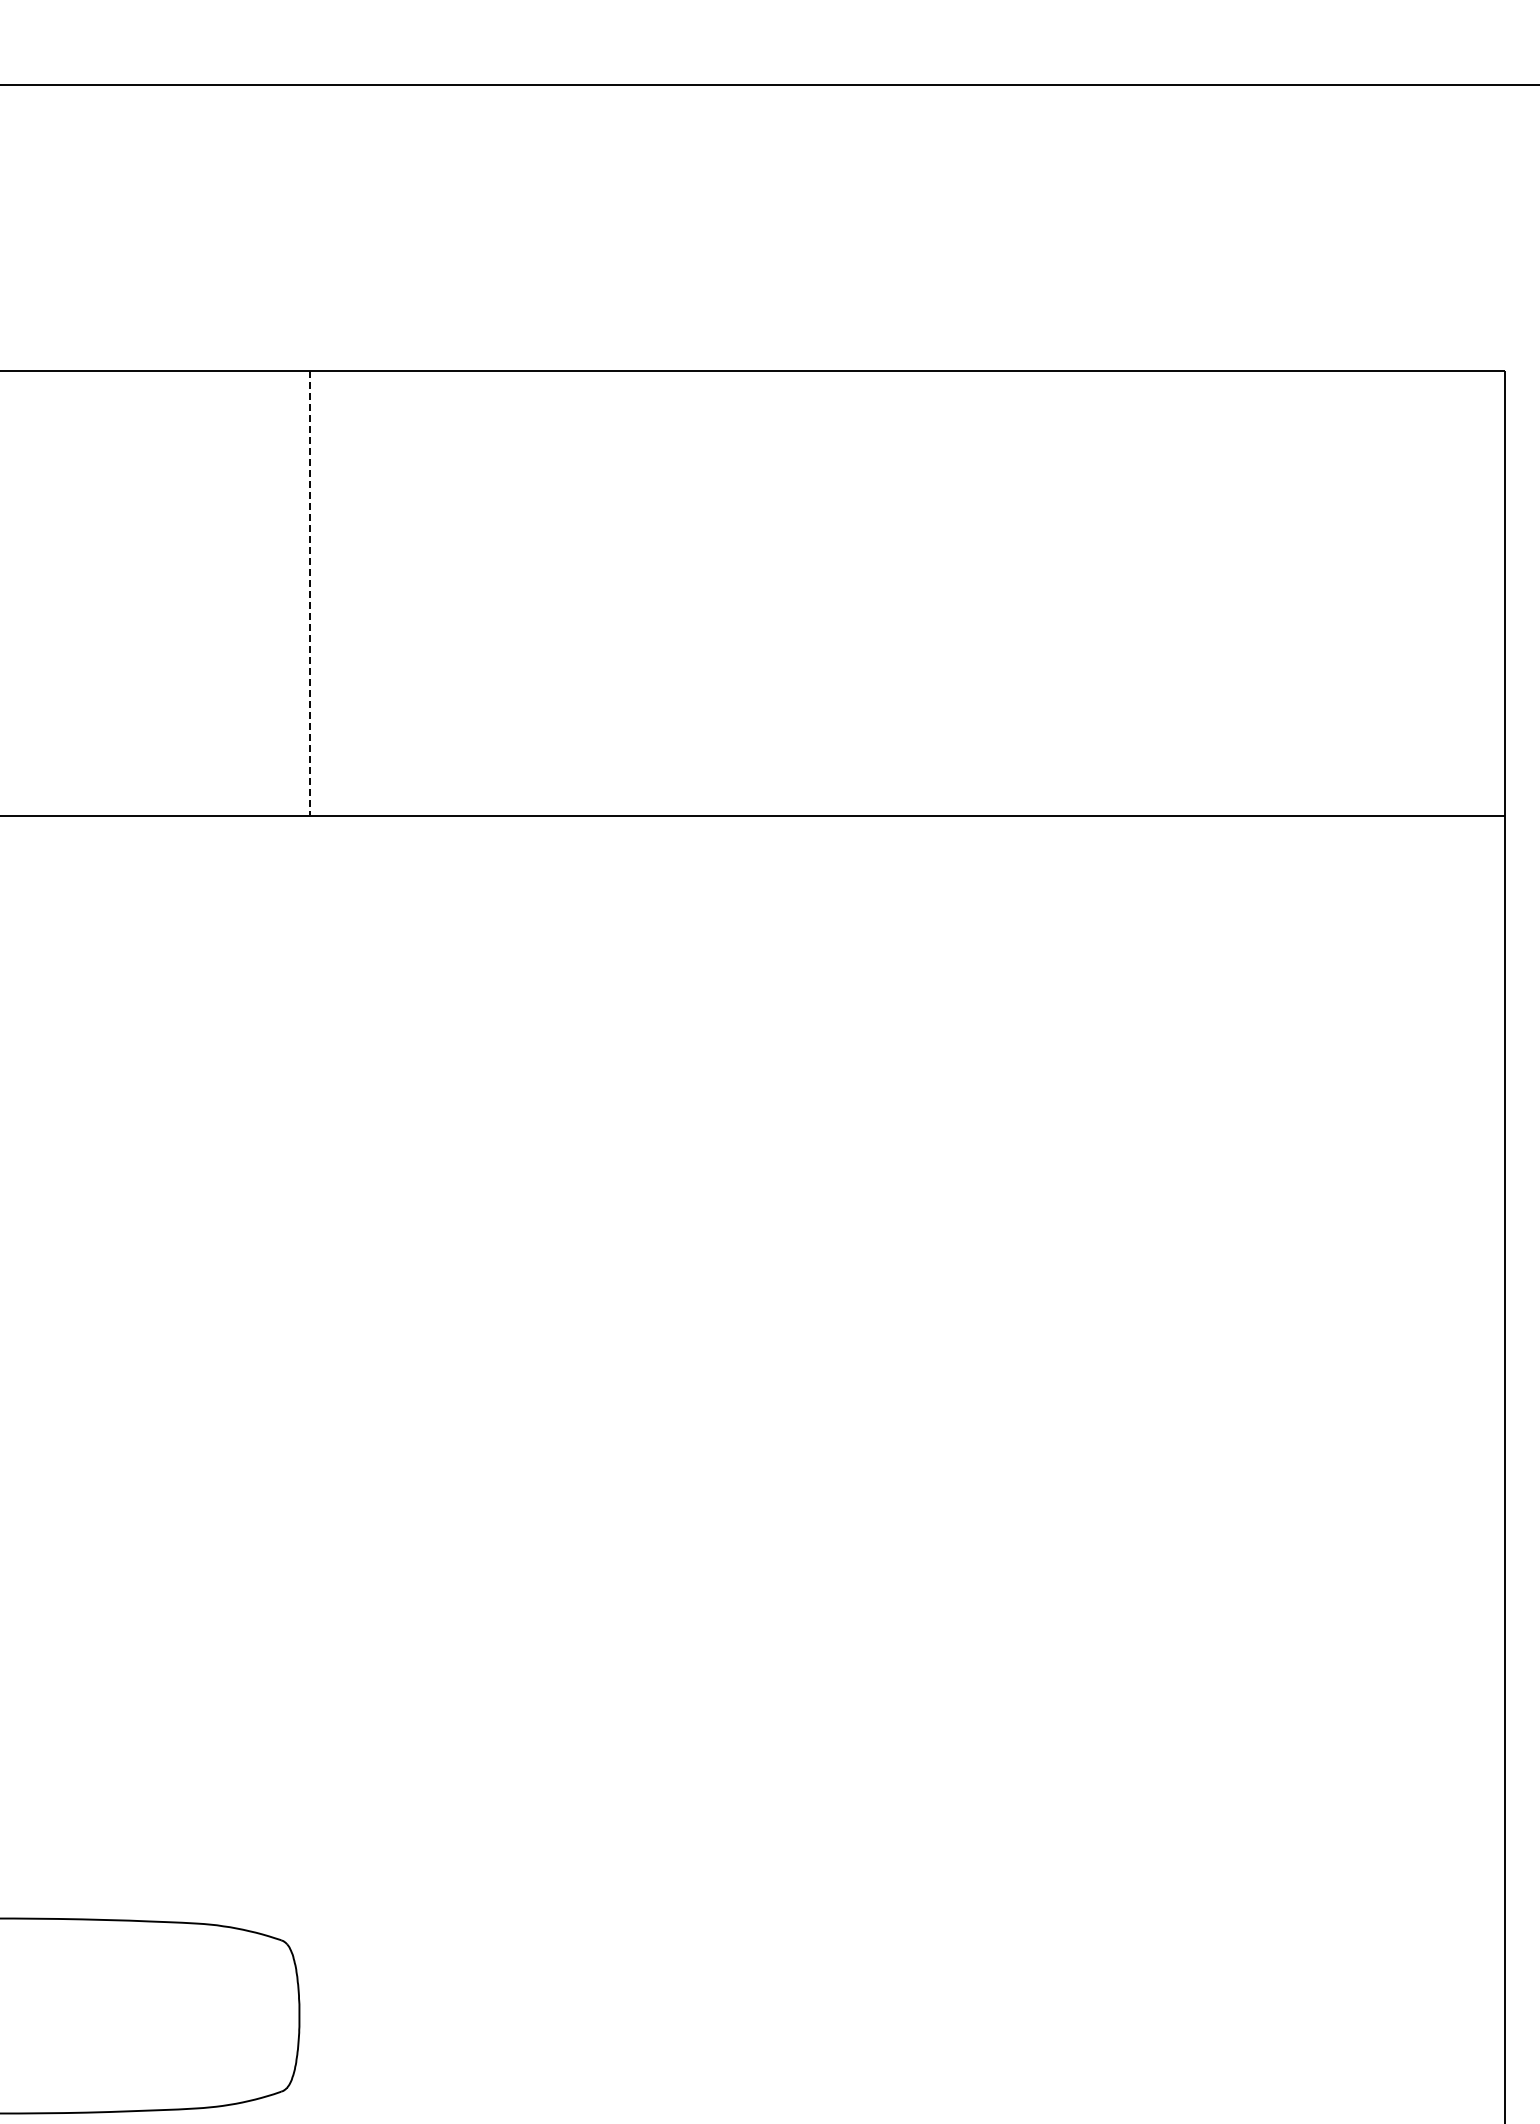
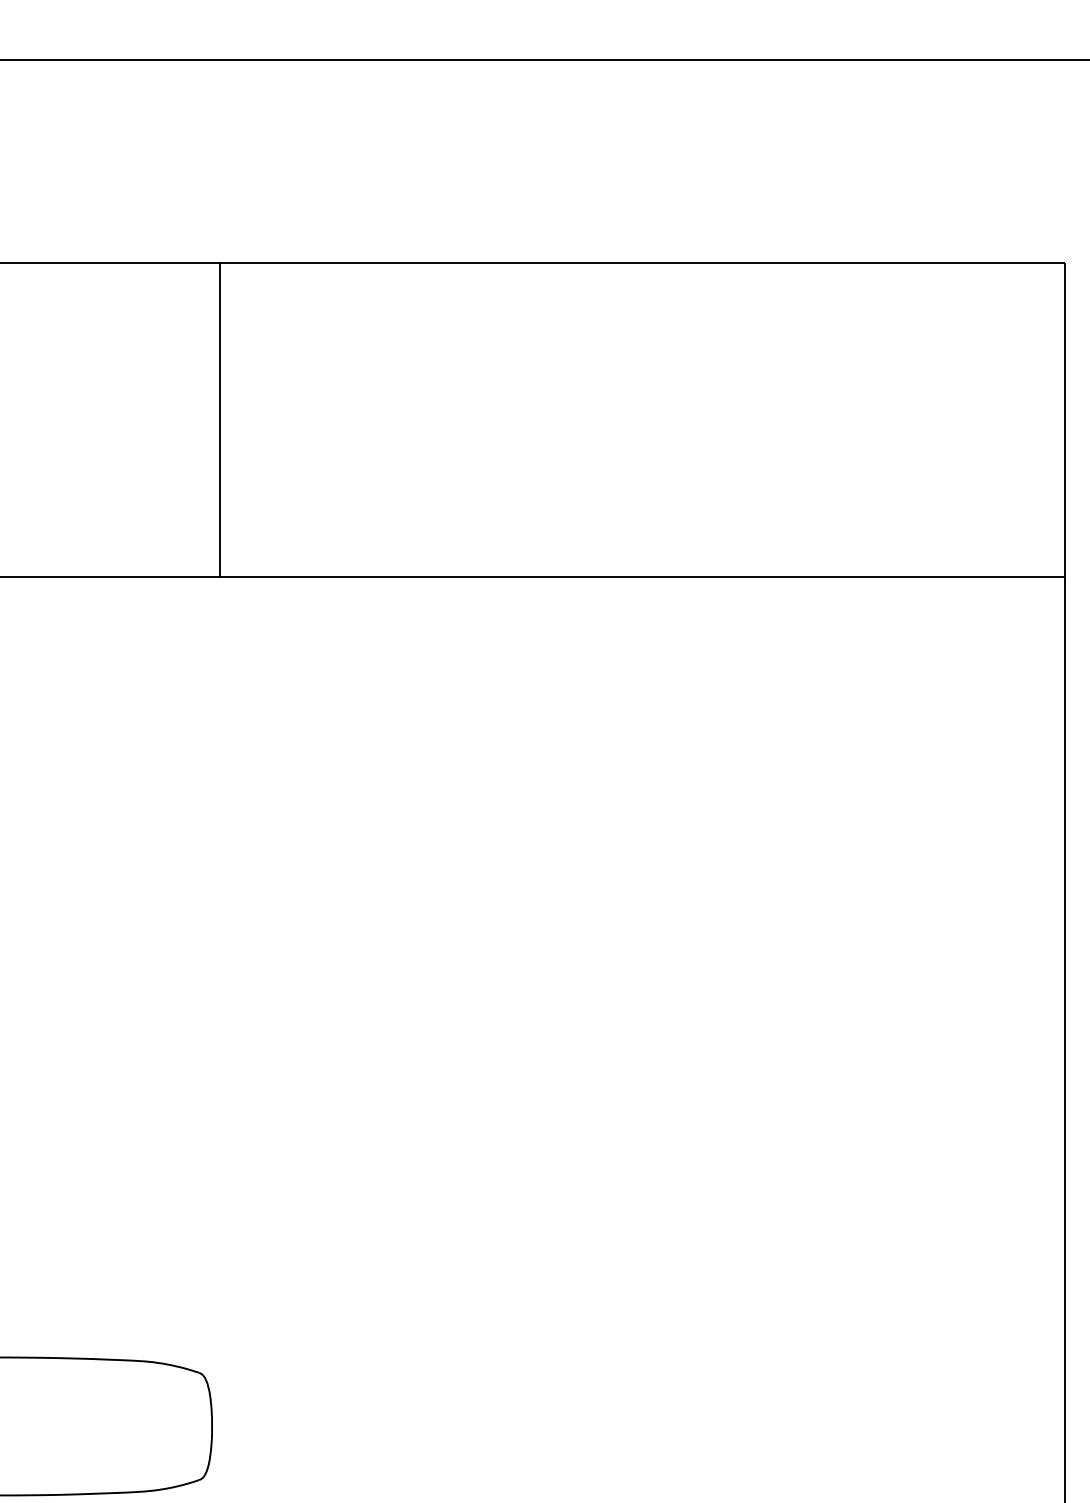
line: (310, 593) -> (219, 420), dashed -> solid

